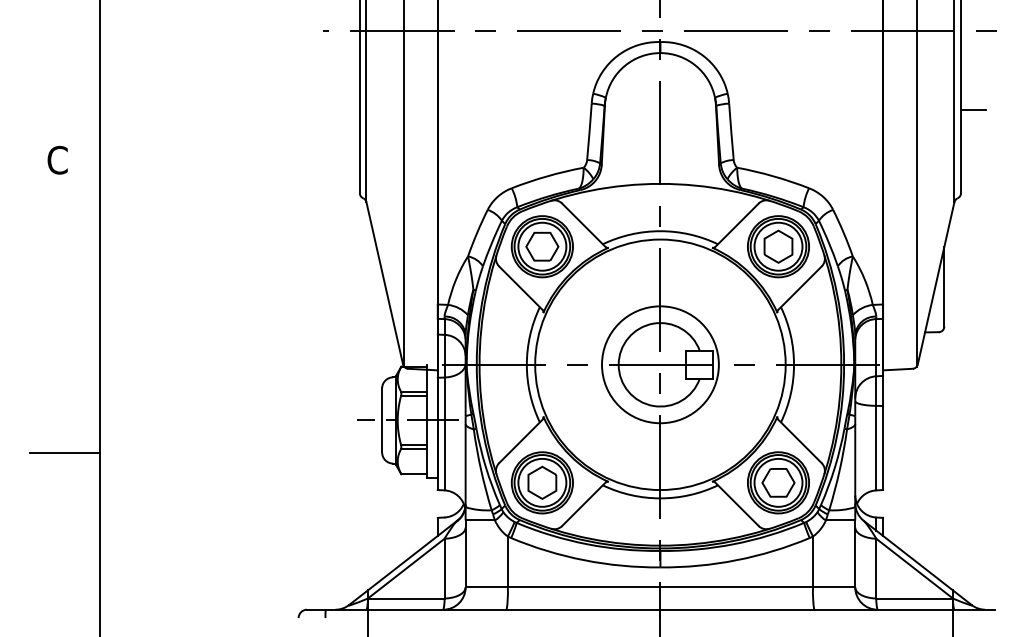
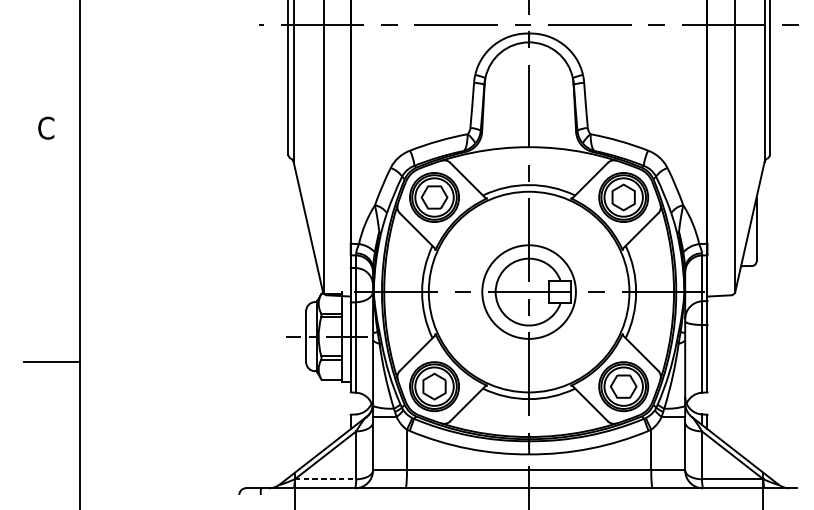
line: (973, 109) -> (779, 87), removed
line: (406, 598) -> (325, 479), solid -> dashed

